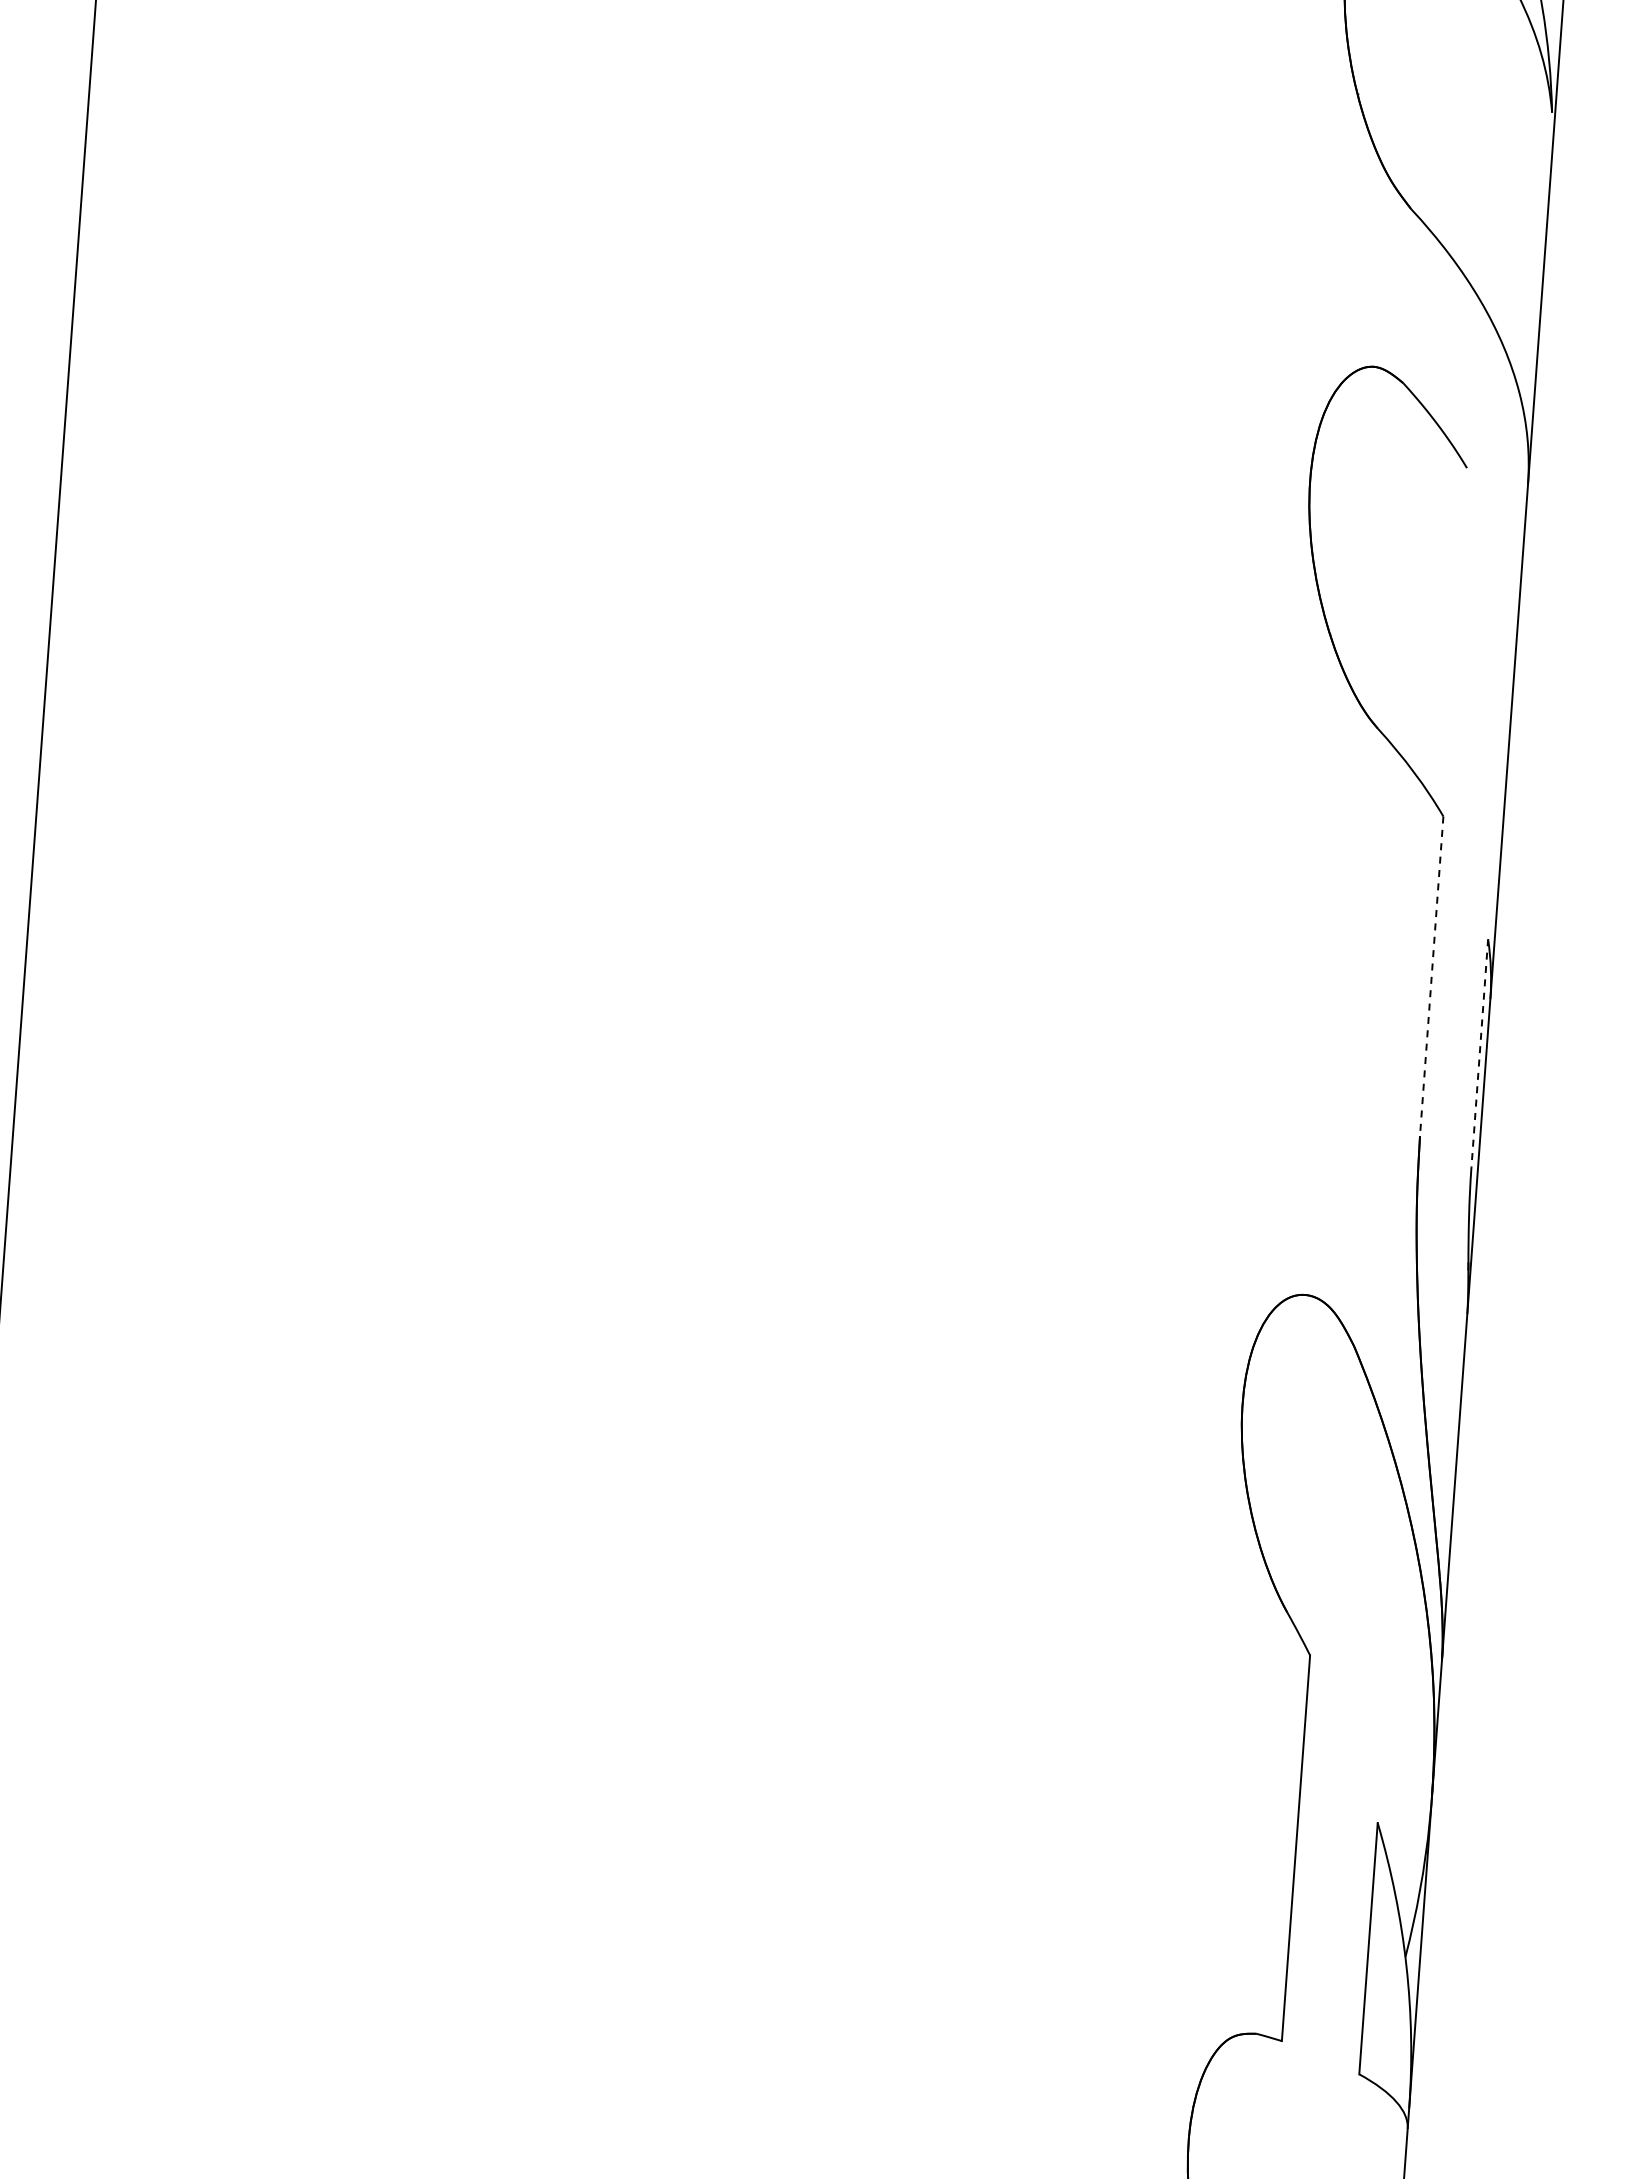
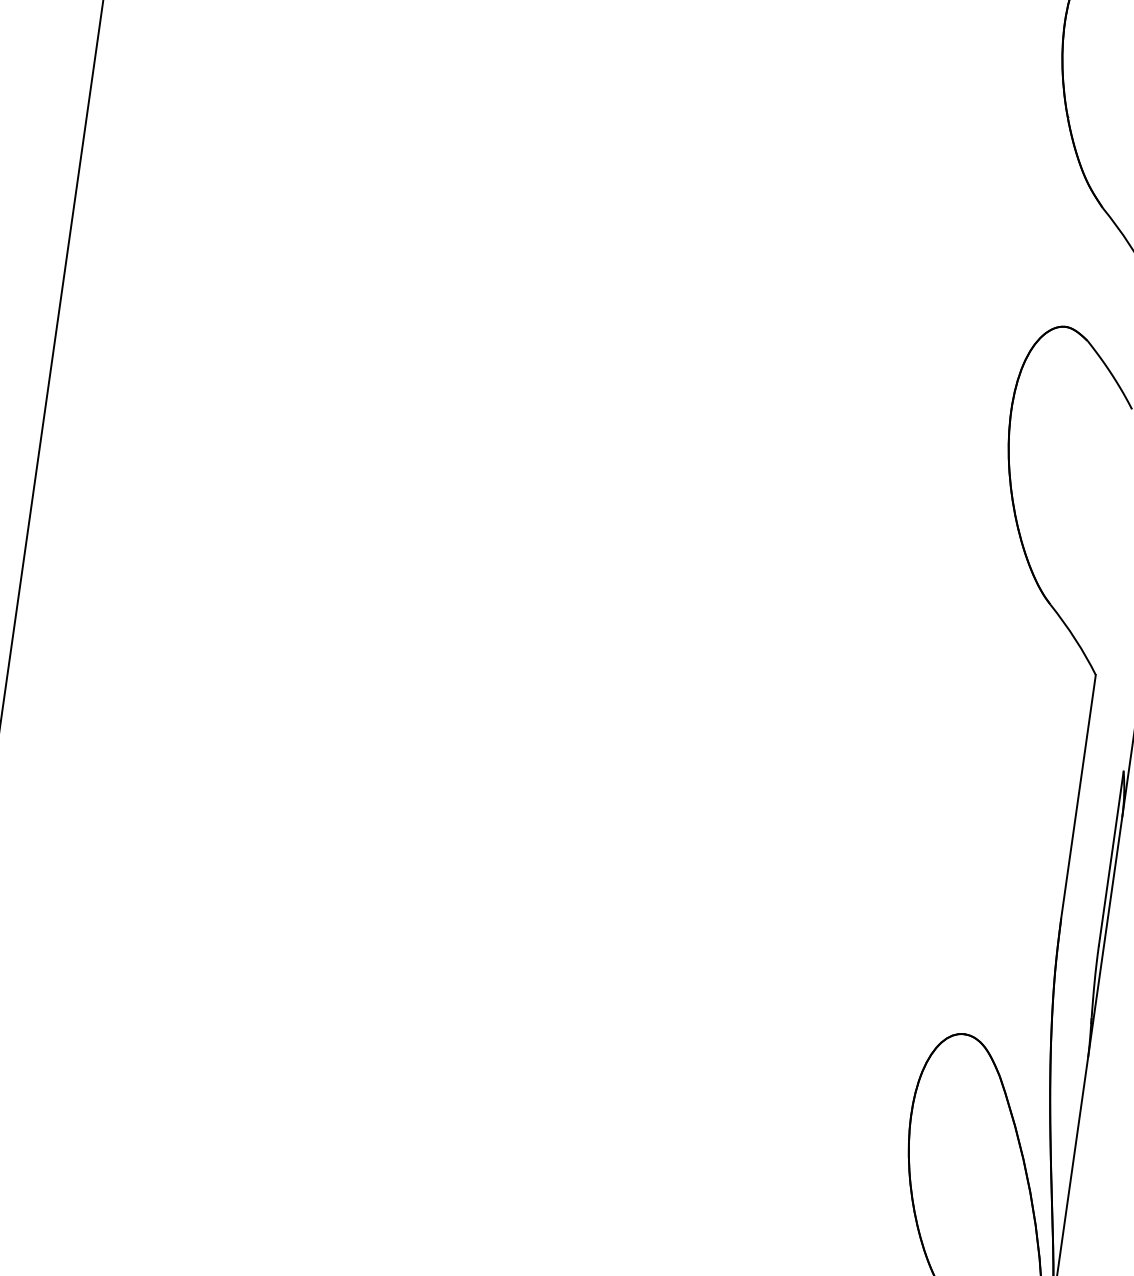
line: (1431, 976) -> (1078, 796), dashed -> solid
line: (1479, 1053) -> (1111, 858), dashed -> solid

